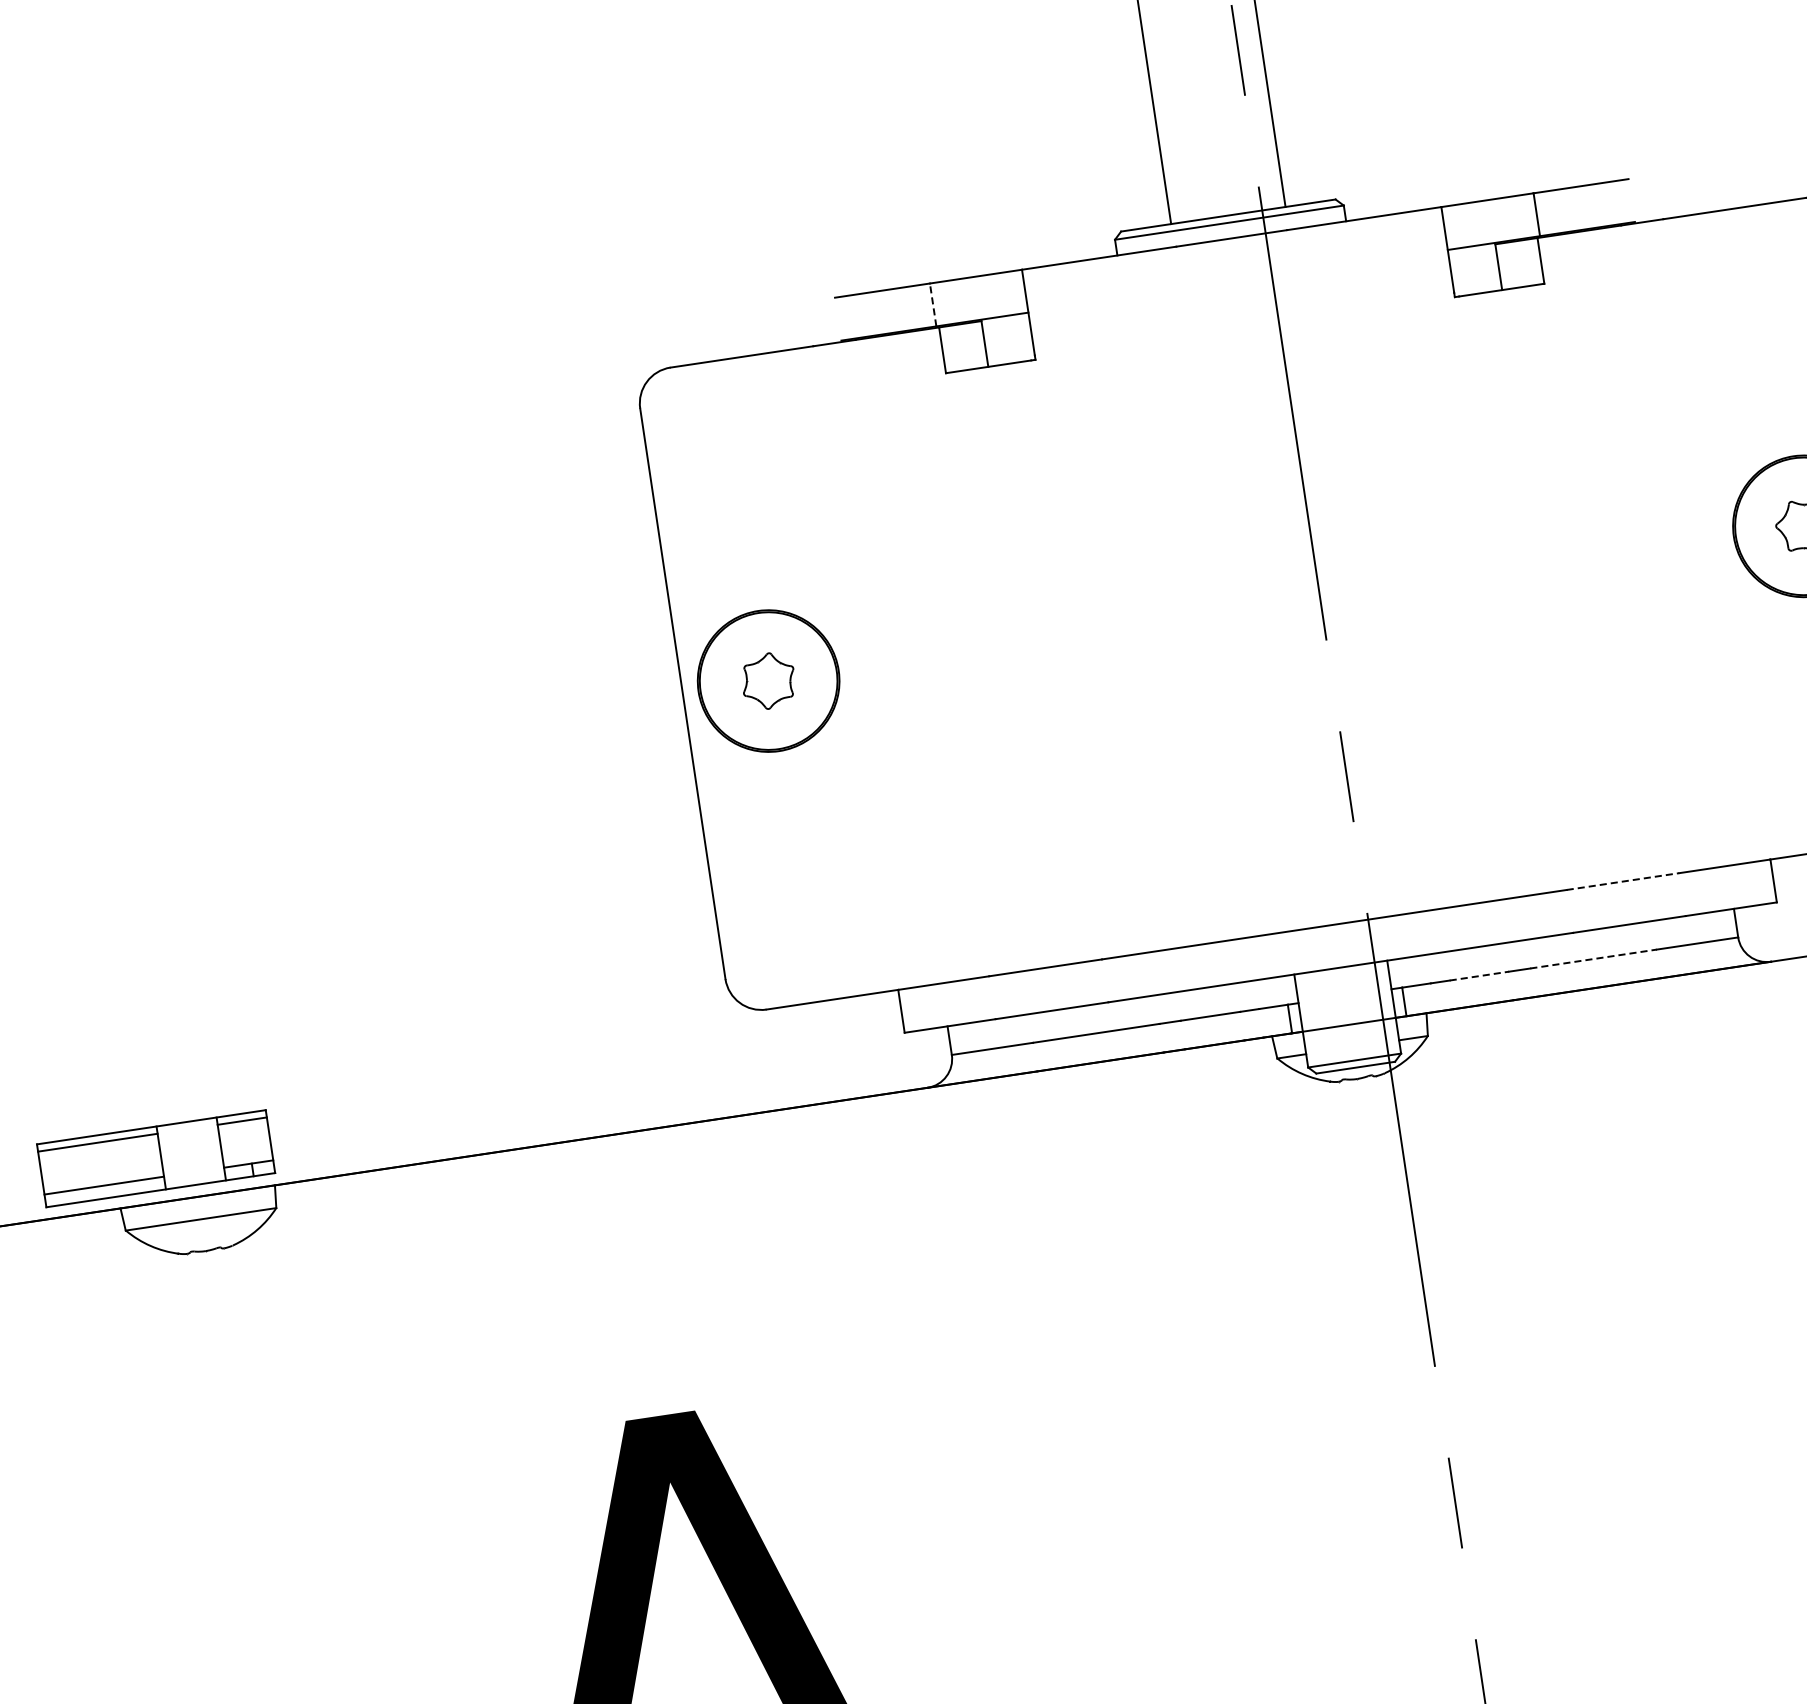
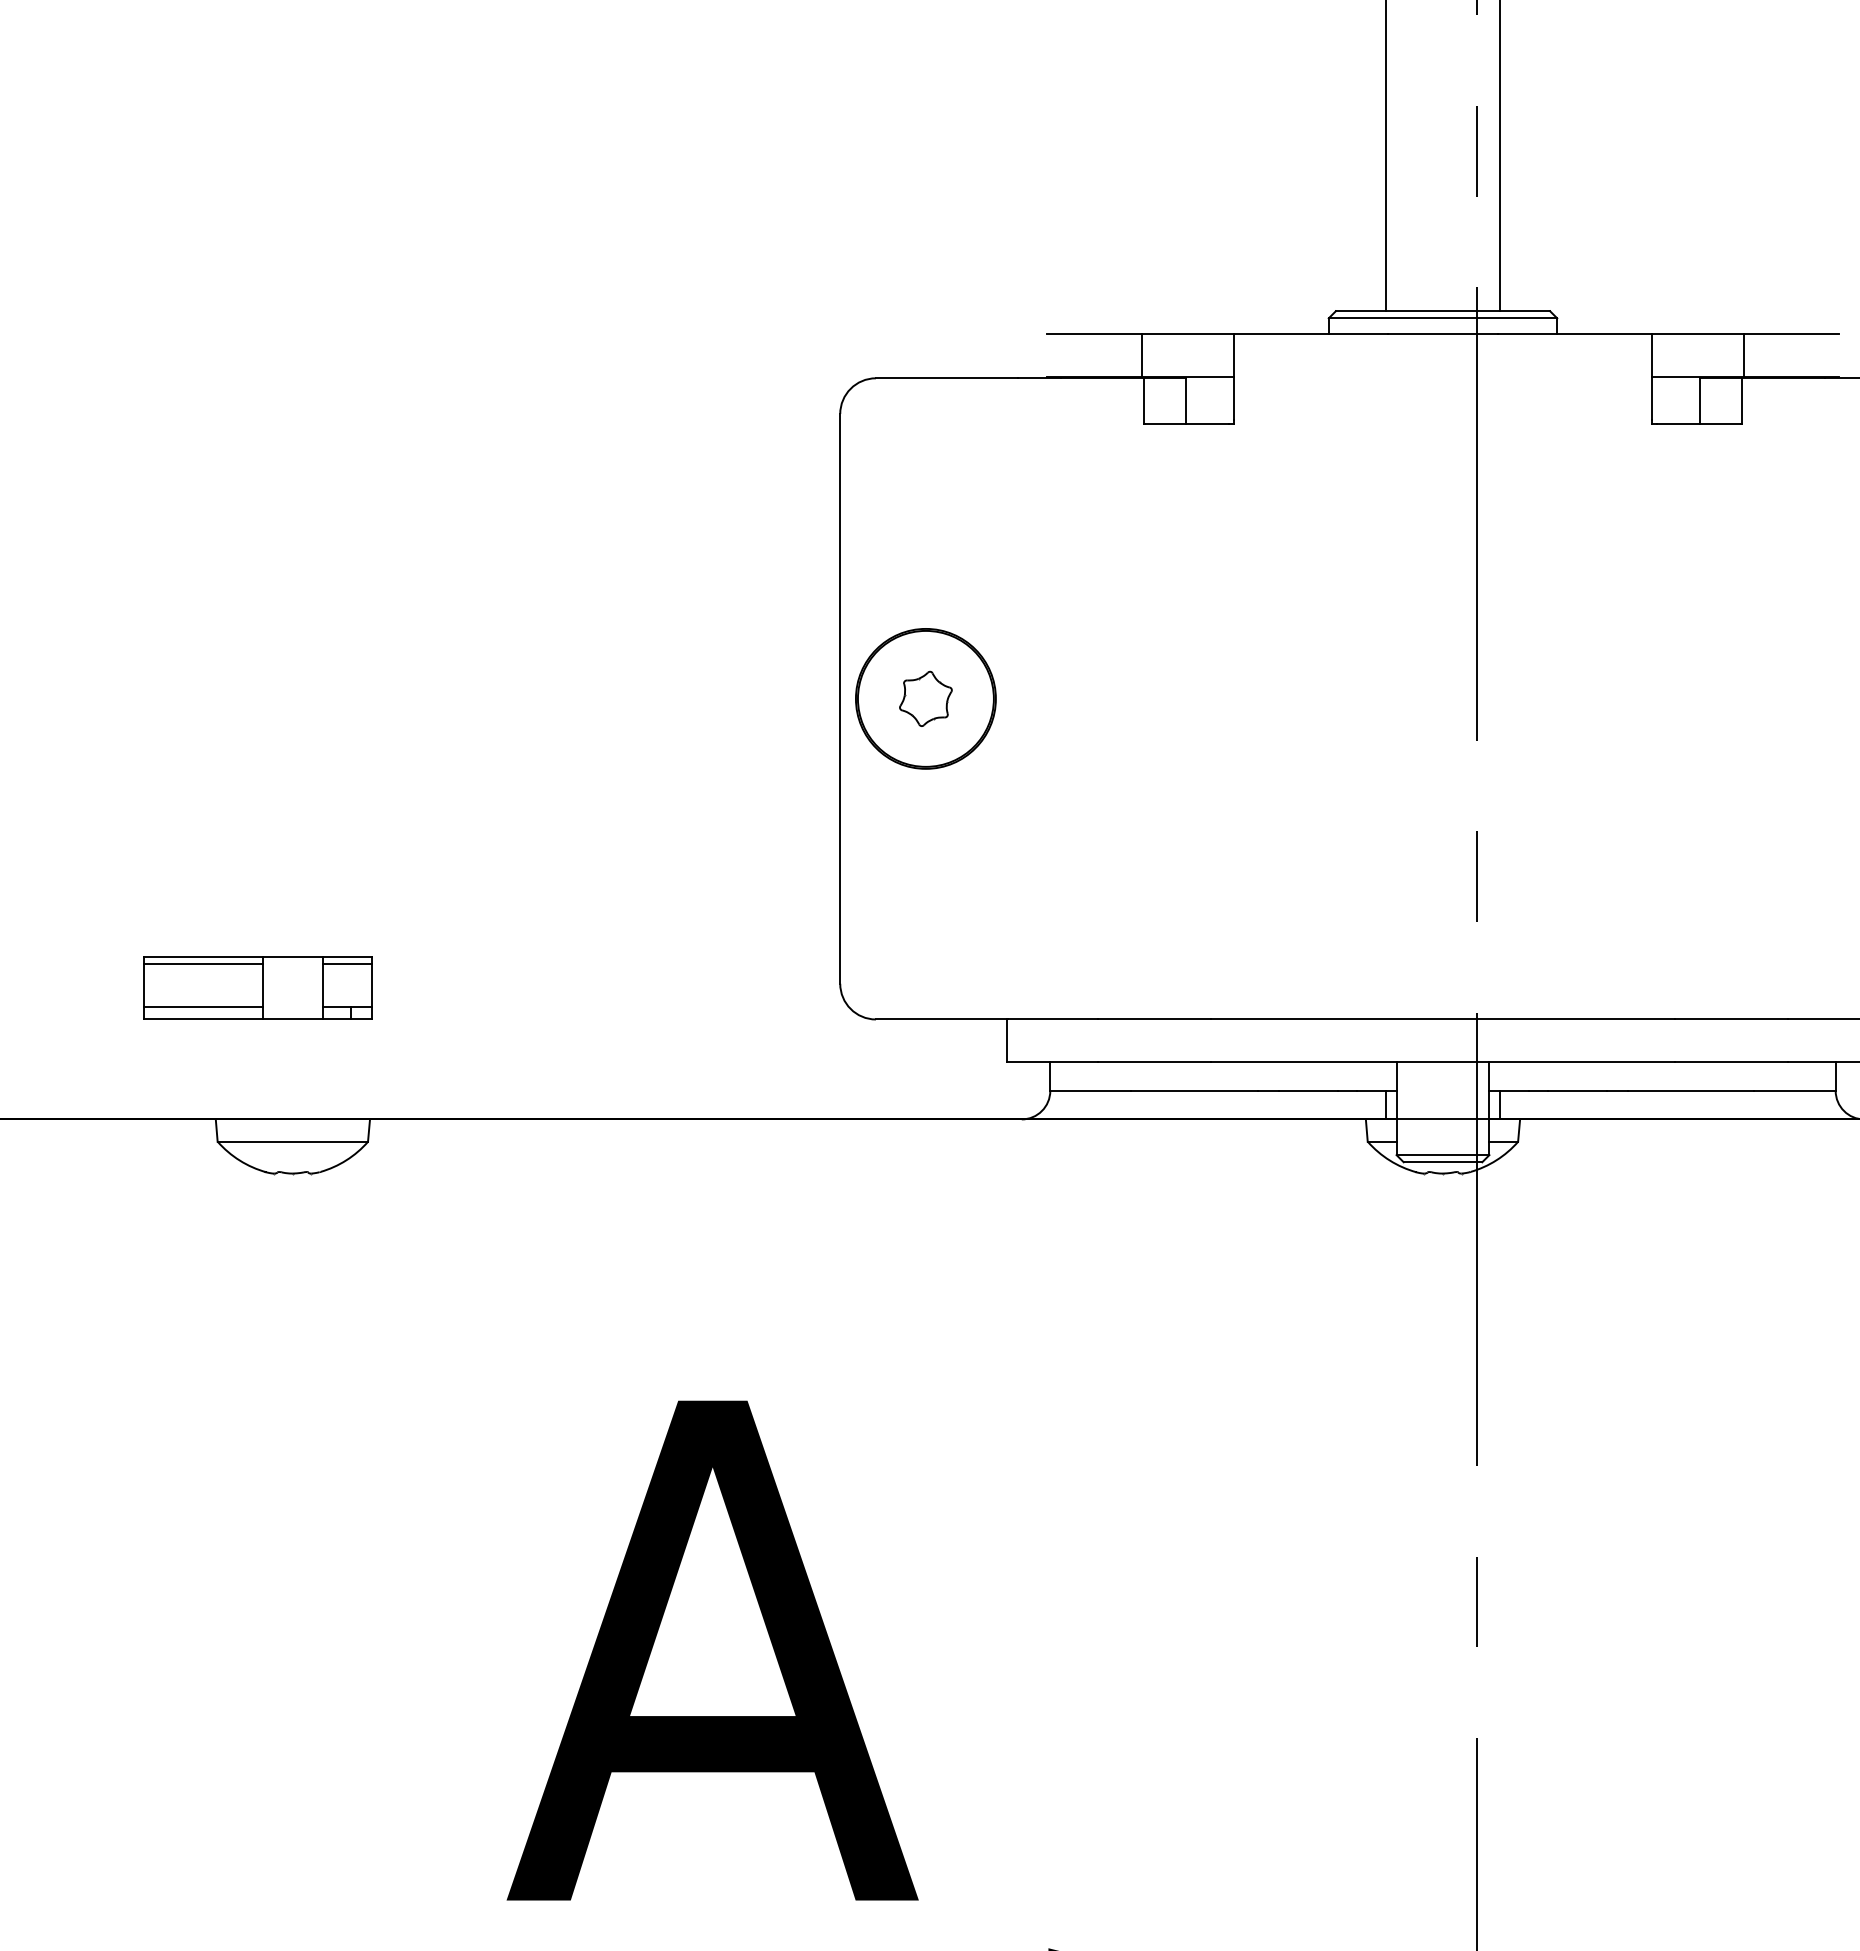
line: (932, 304) -> (1141, 354), dashed -> solid
line: (1623, 881) -> (1731, 1019), dashed -> solid
line: (1593, 958) -> (1691, 1090), dashed -> solid
line: (1479, 975) -> (1577, 1090), dashed -> solid
part: (155, 1158) -> (257, 987), moved

